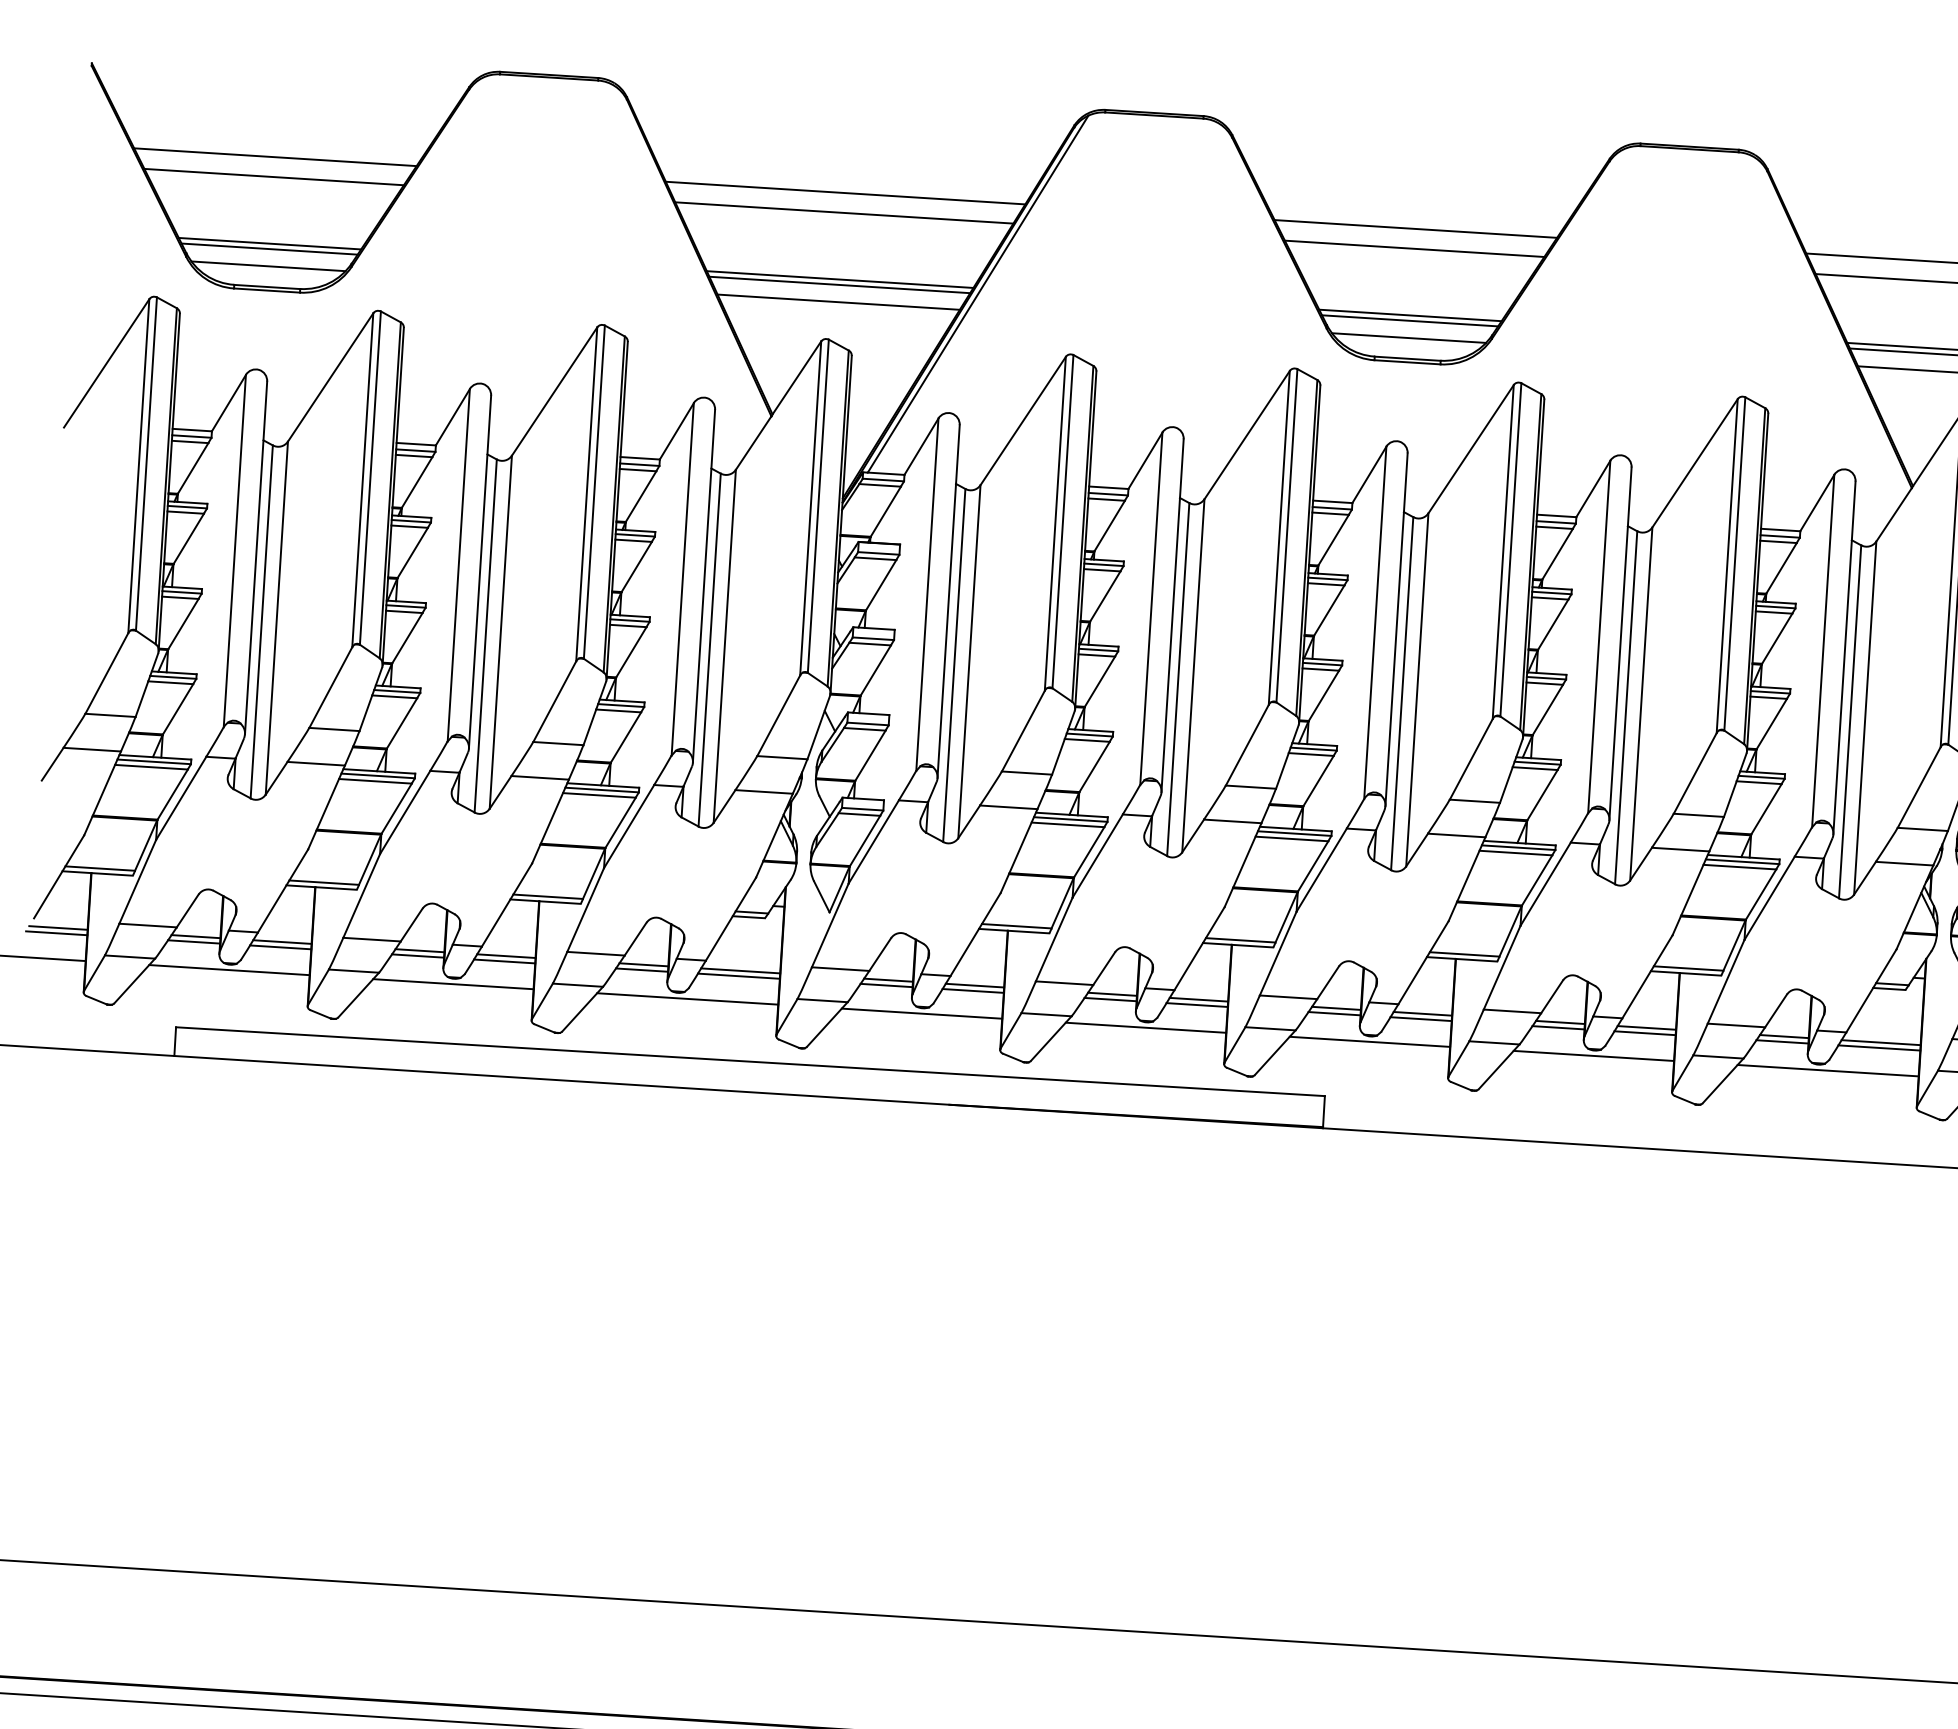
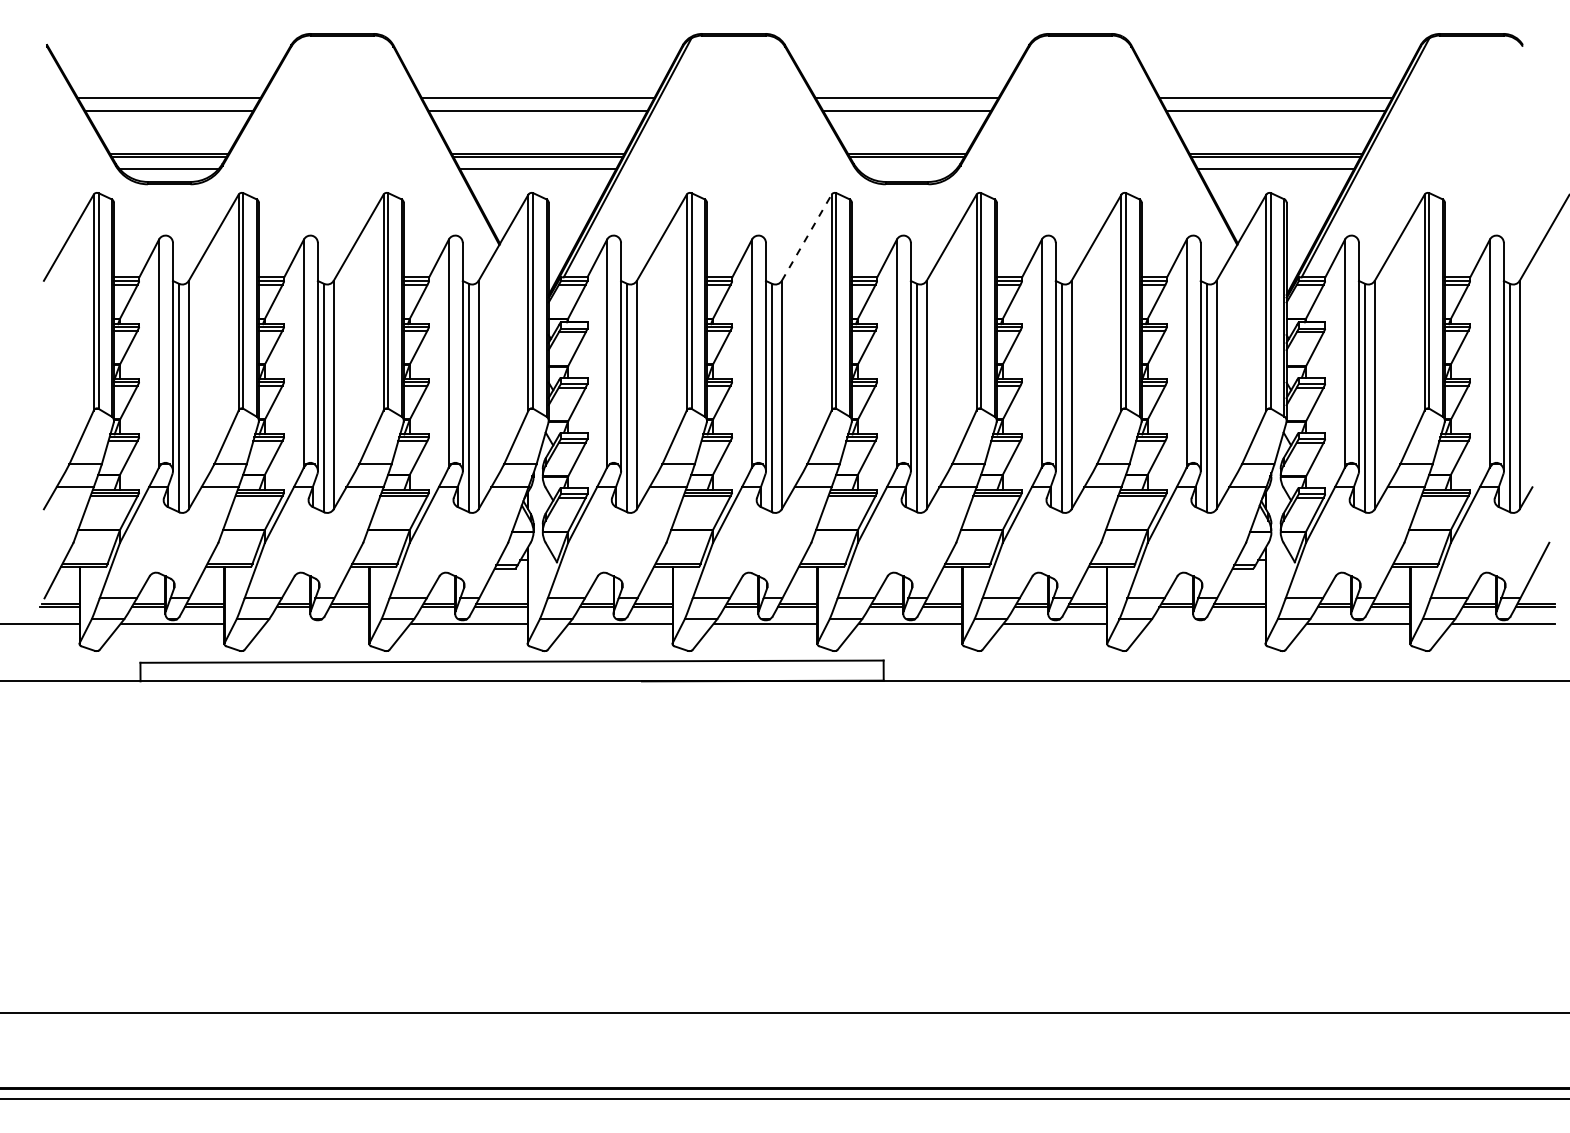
line: (1408, 337) -> (906, 168), removed
line: (1246, 434) -> (806, 237), solid -> dashed
line: (453, 983) -> (317, 623), removed
line: (1827, 1070) -> (1206, 623), removed

